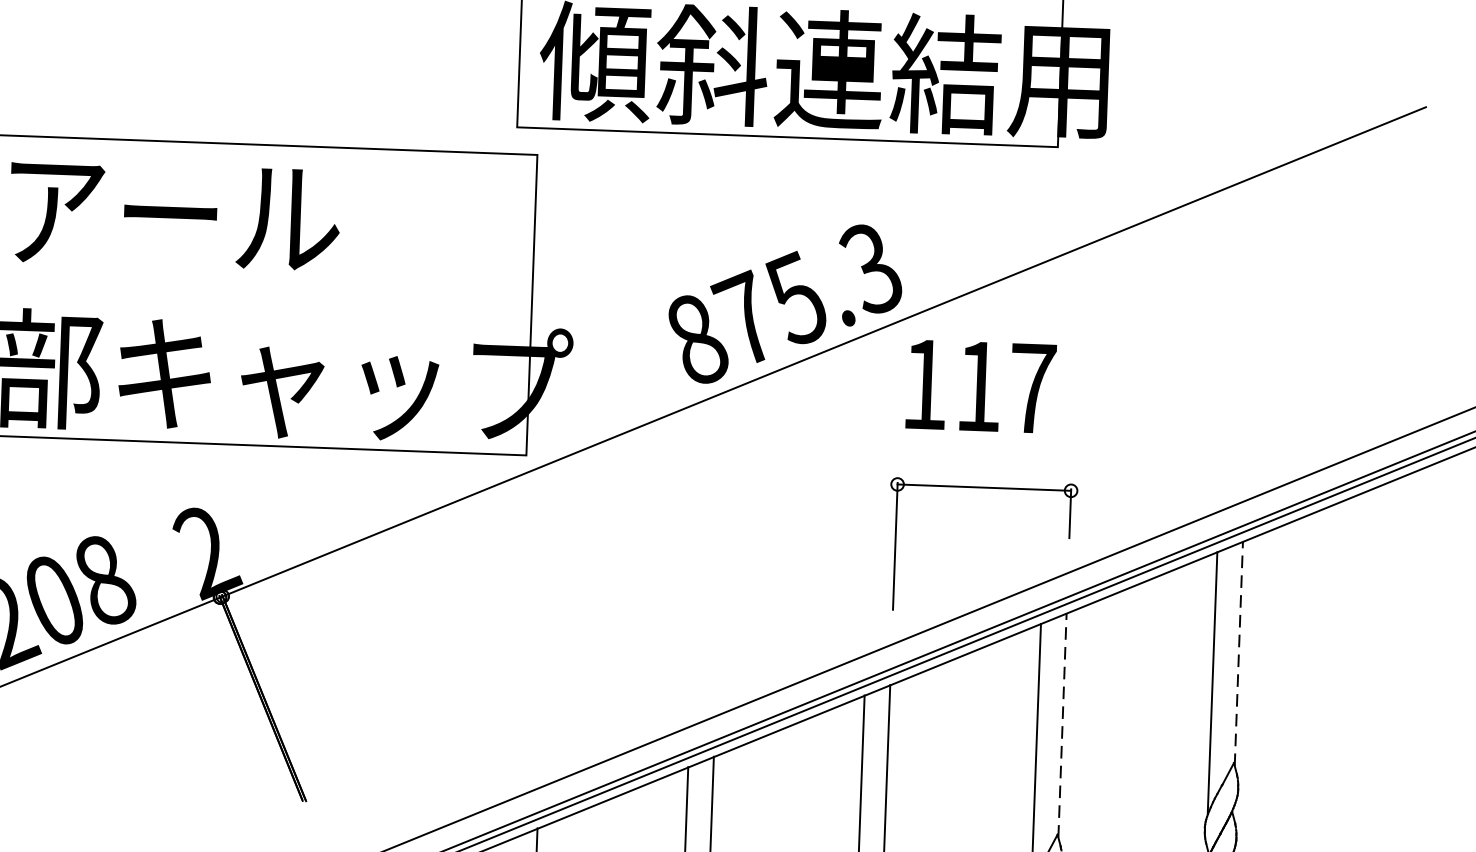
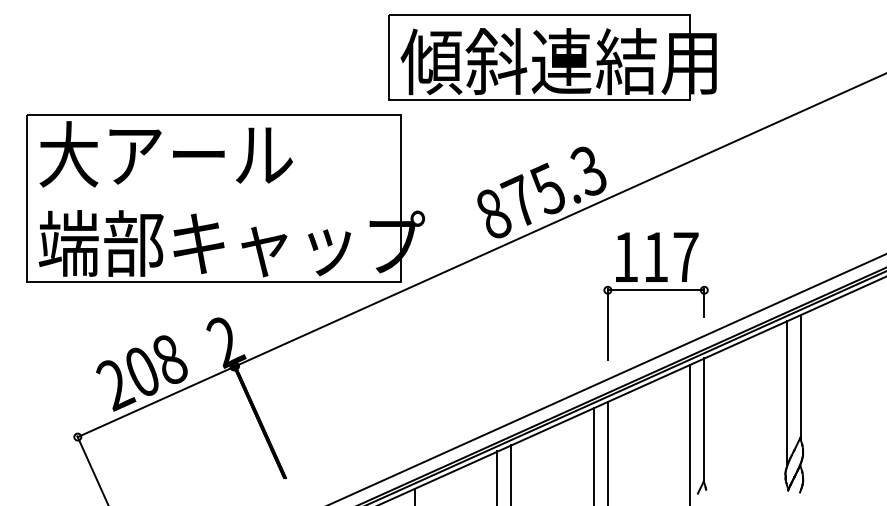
text: (981, 385) -> (657, 256), moved
line: (1238, 652) -> (800, 376), dashed -> solid
line: (1062, 725) -> (704, 420), dashed -> solid

